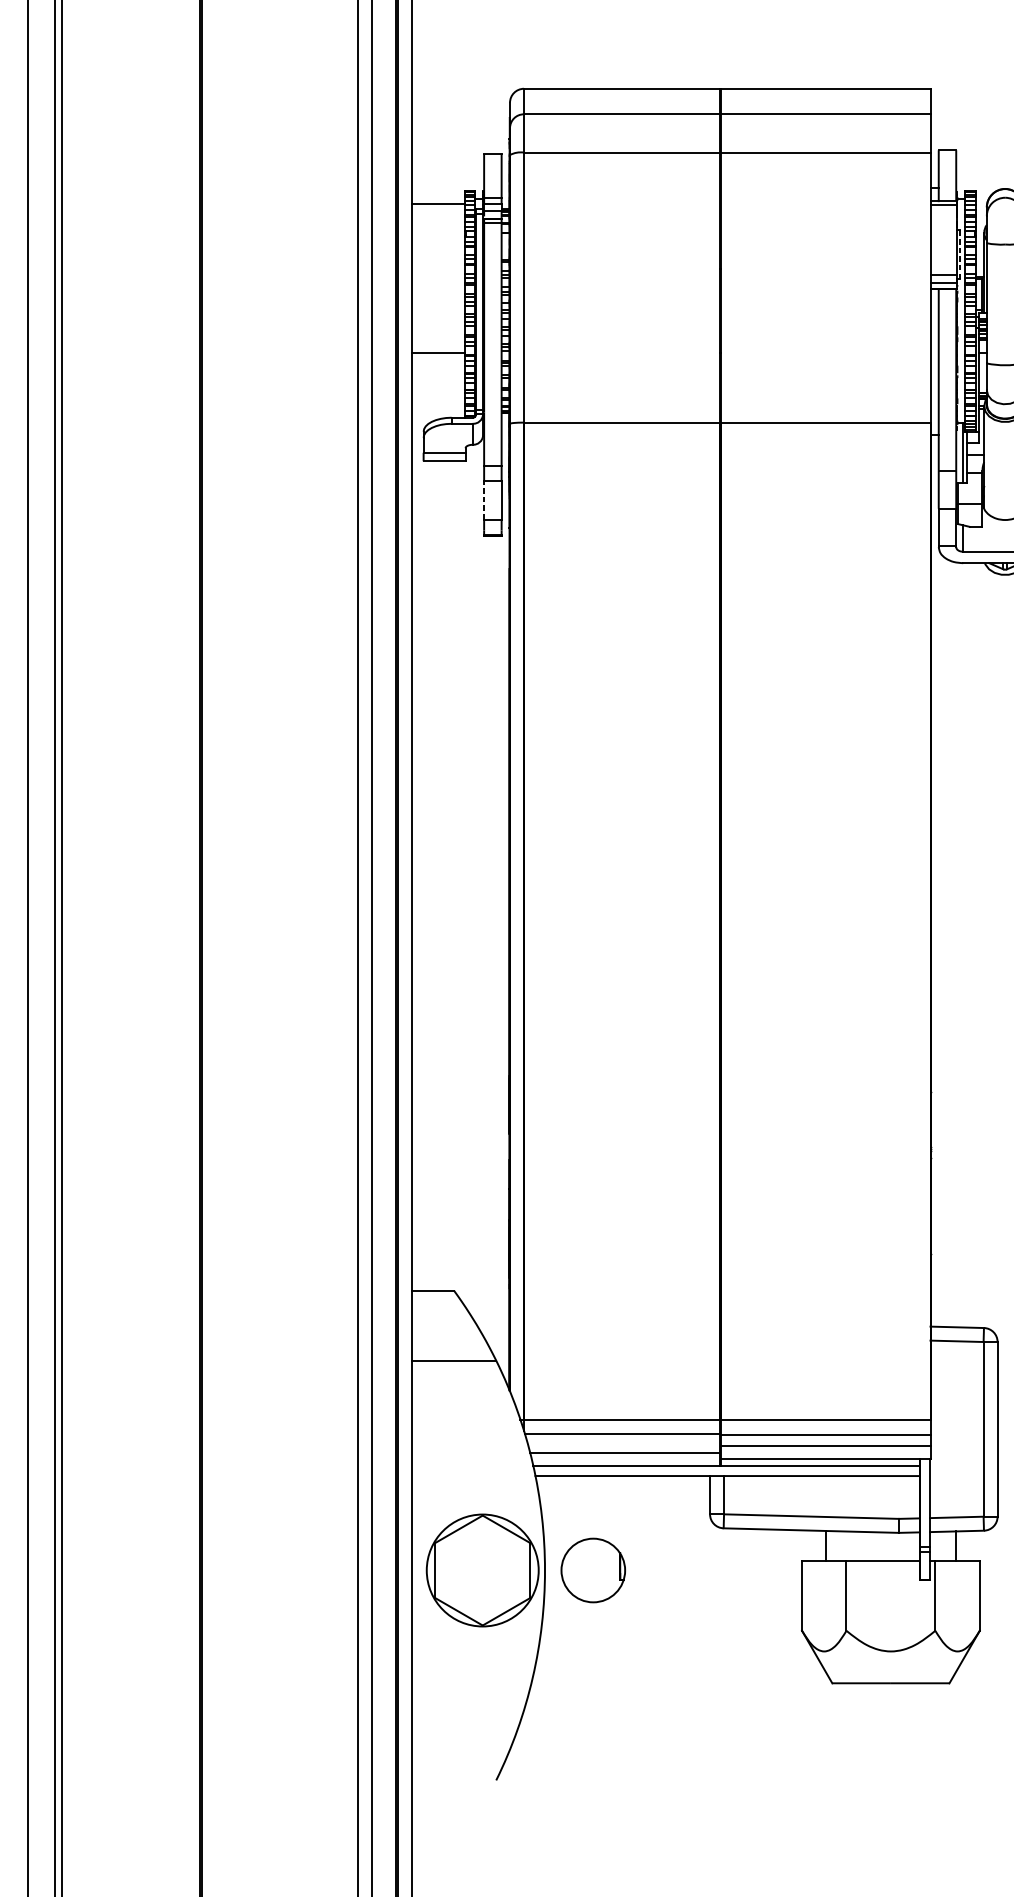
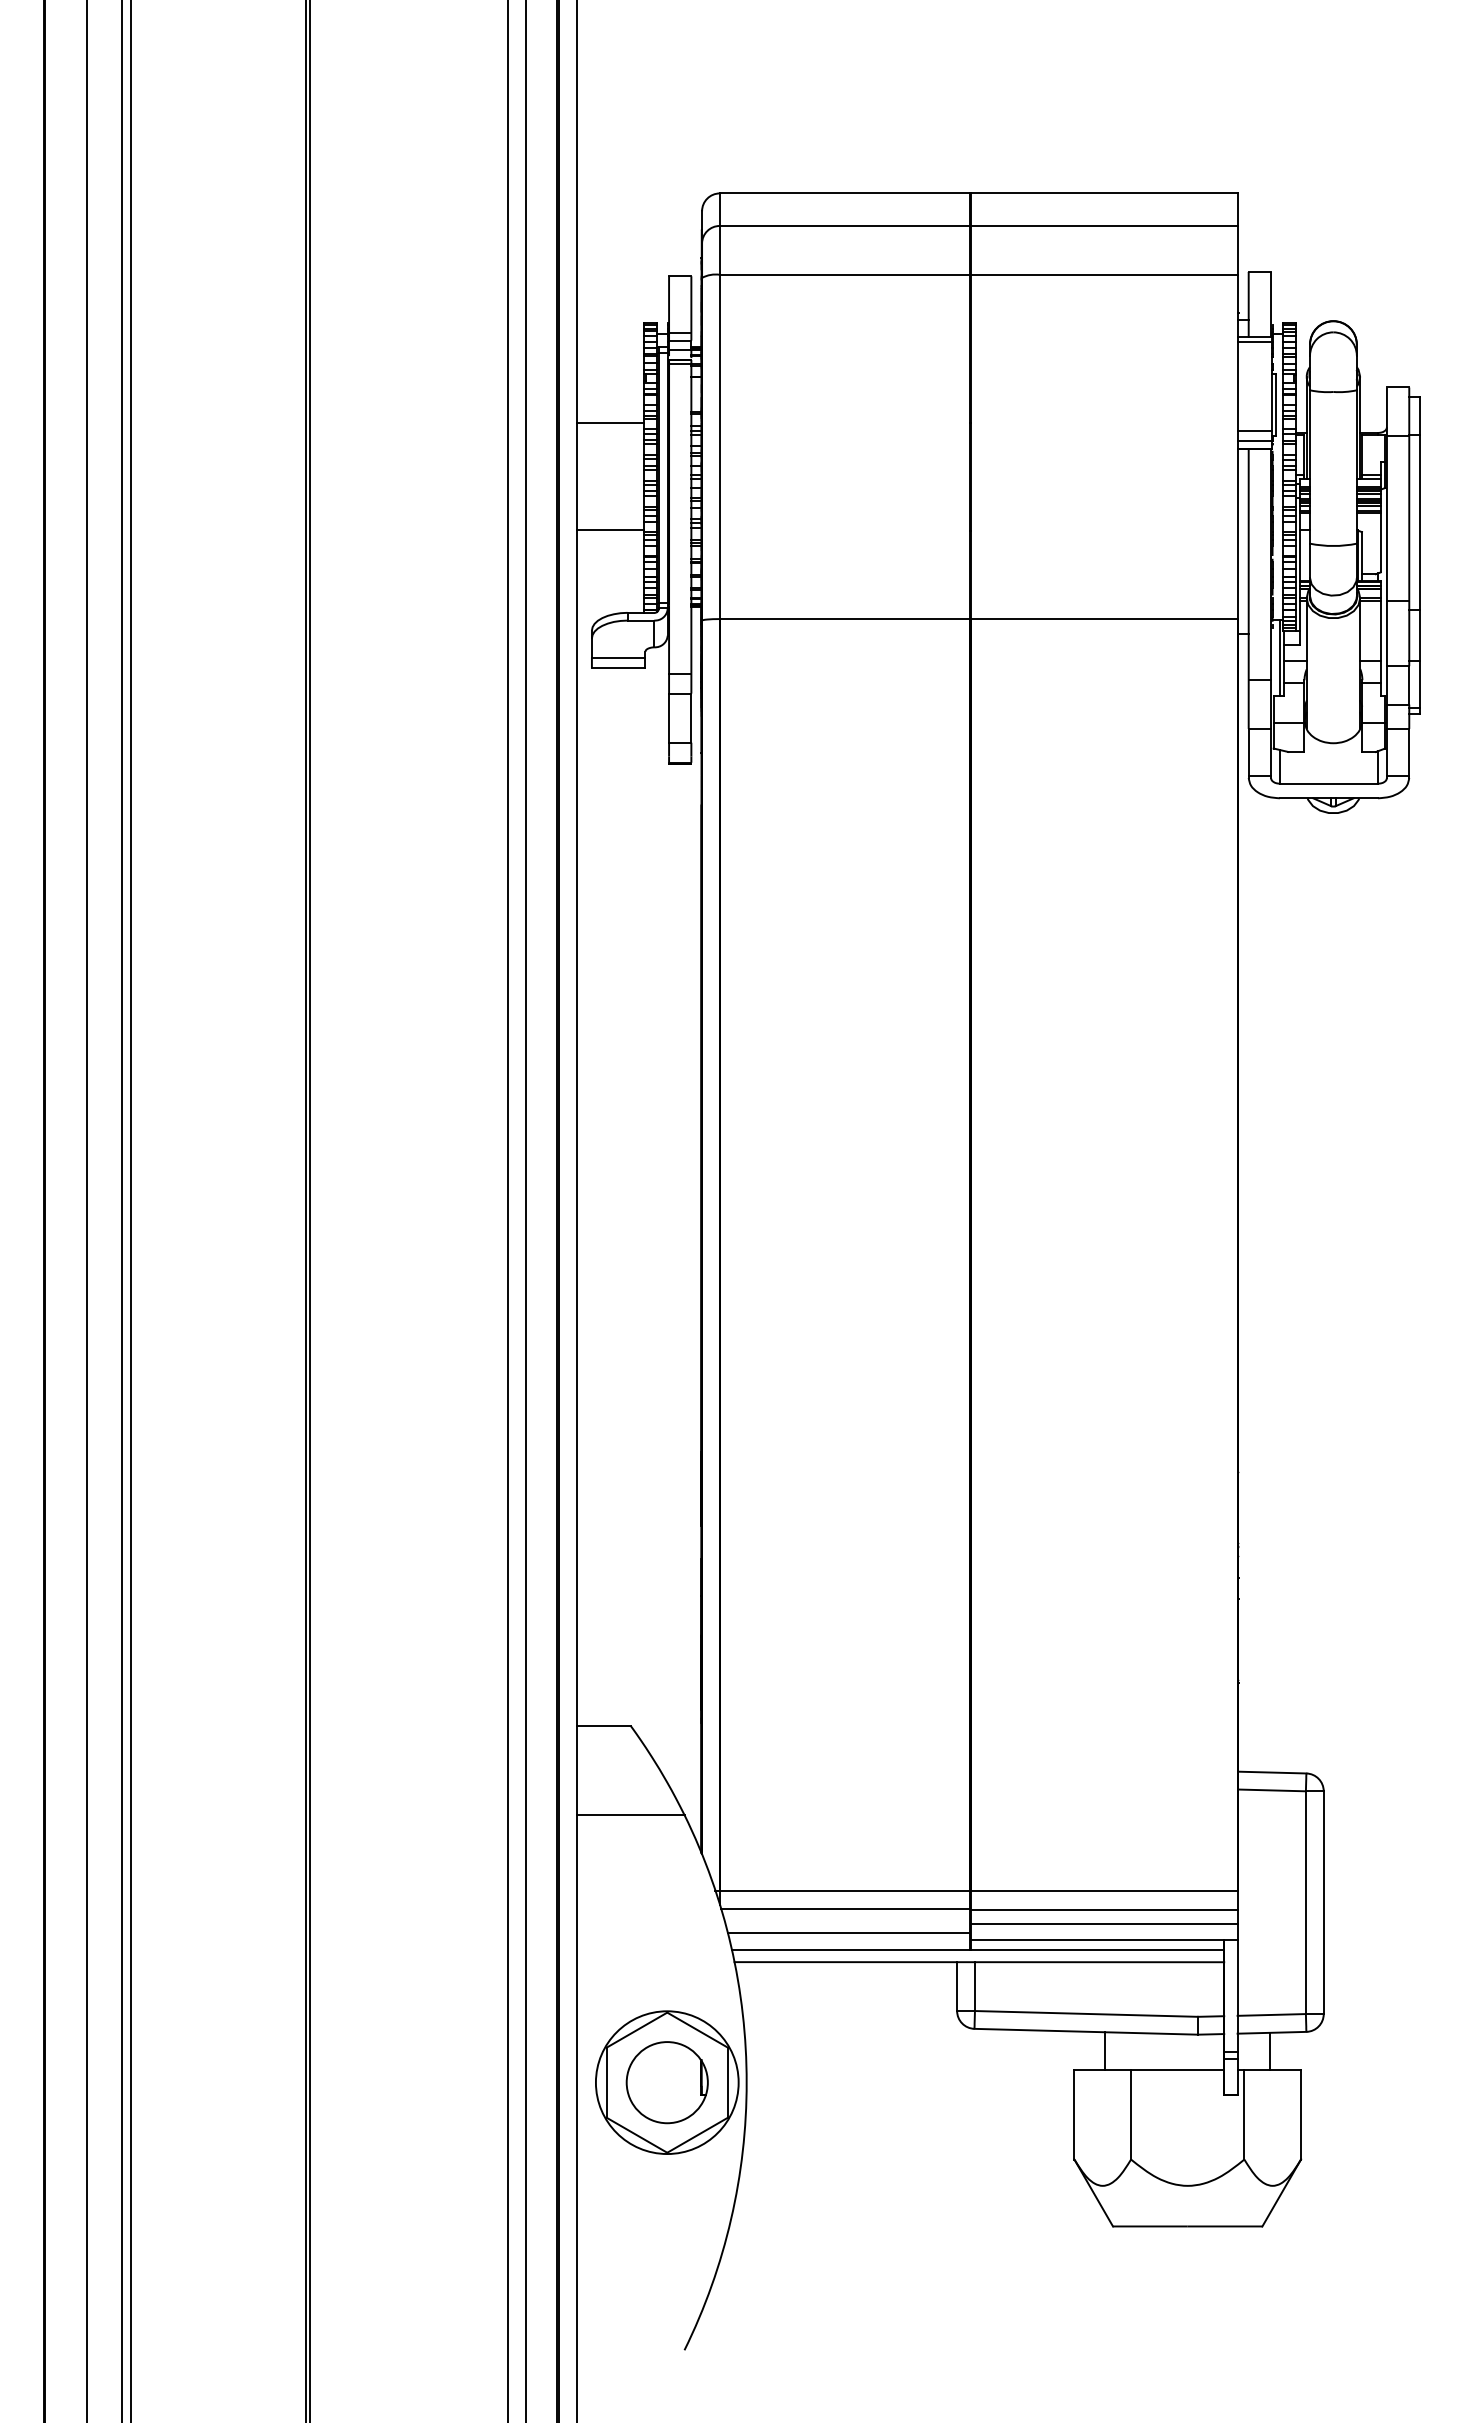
line: (438, 204) -> (610, 423), moved
line: (960, 254) -> (1276, 404), dashed -> solid
line: (484, 500) -> (669, 718), dashed -> solid
part: (592, 1570) -> (666, 2082), moved

